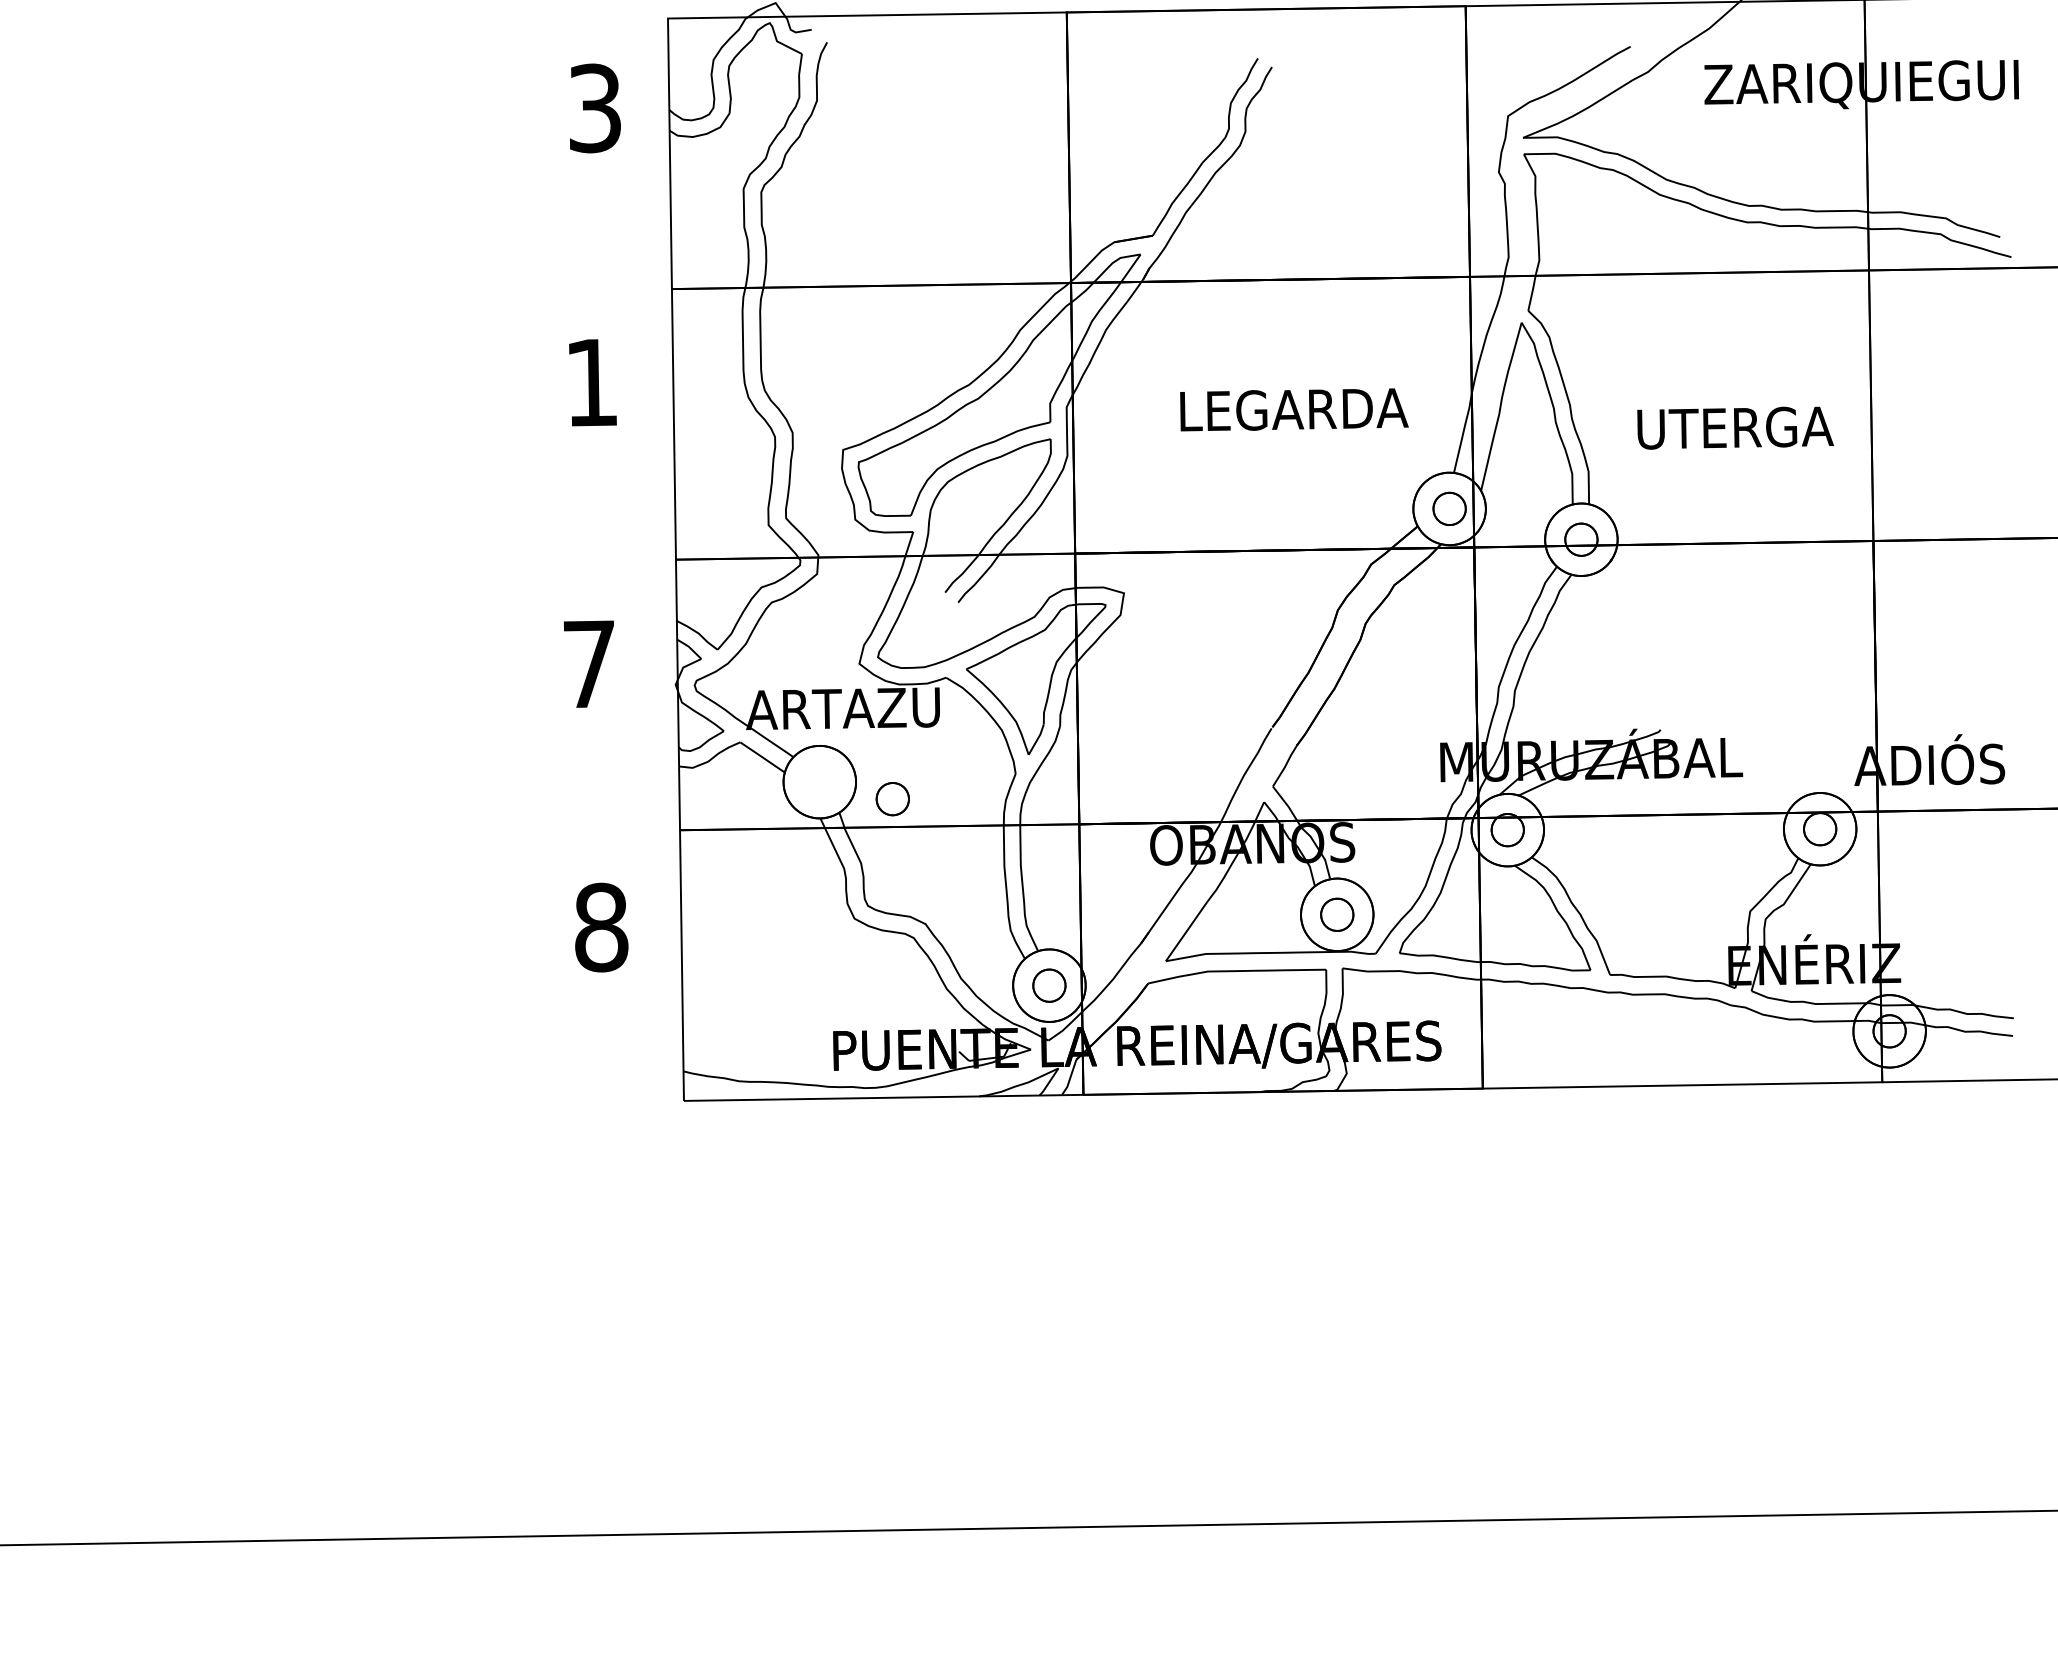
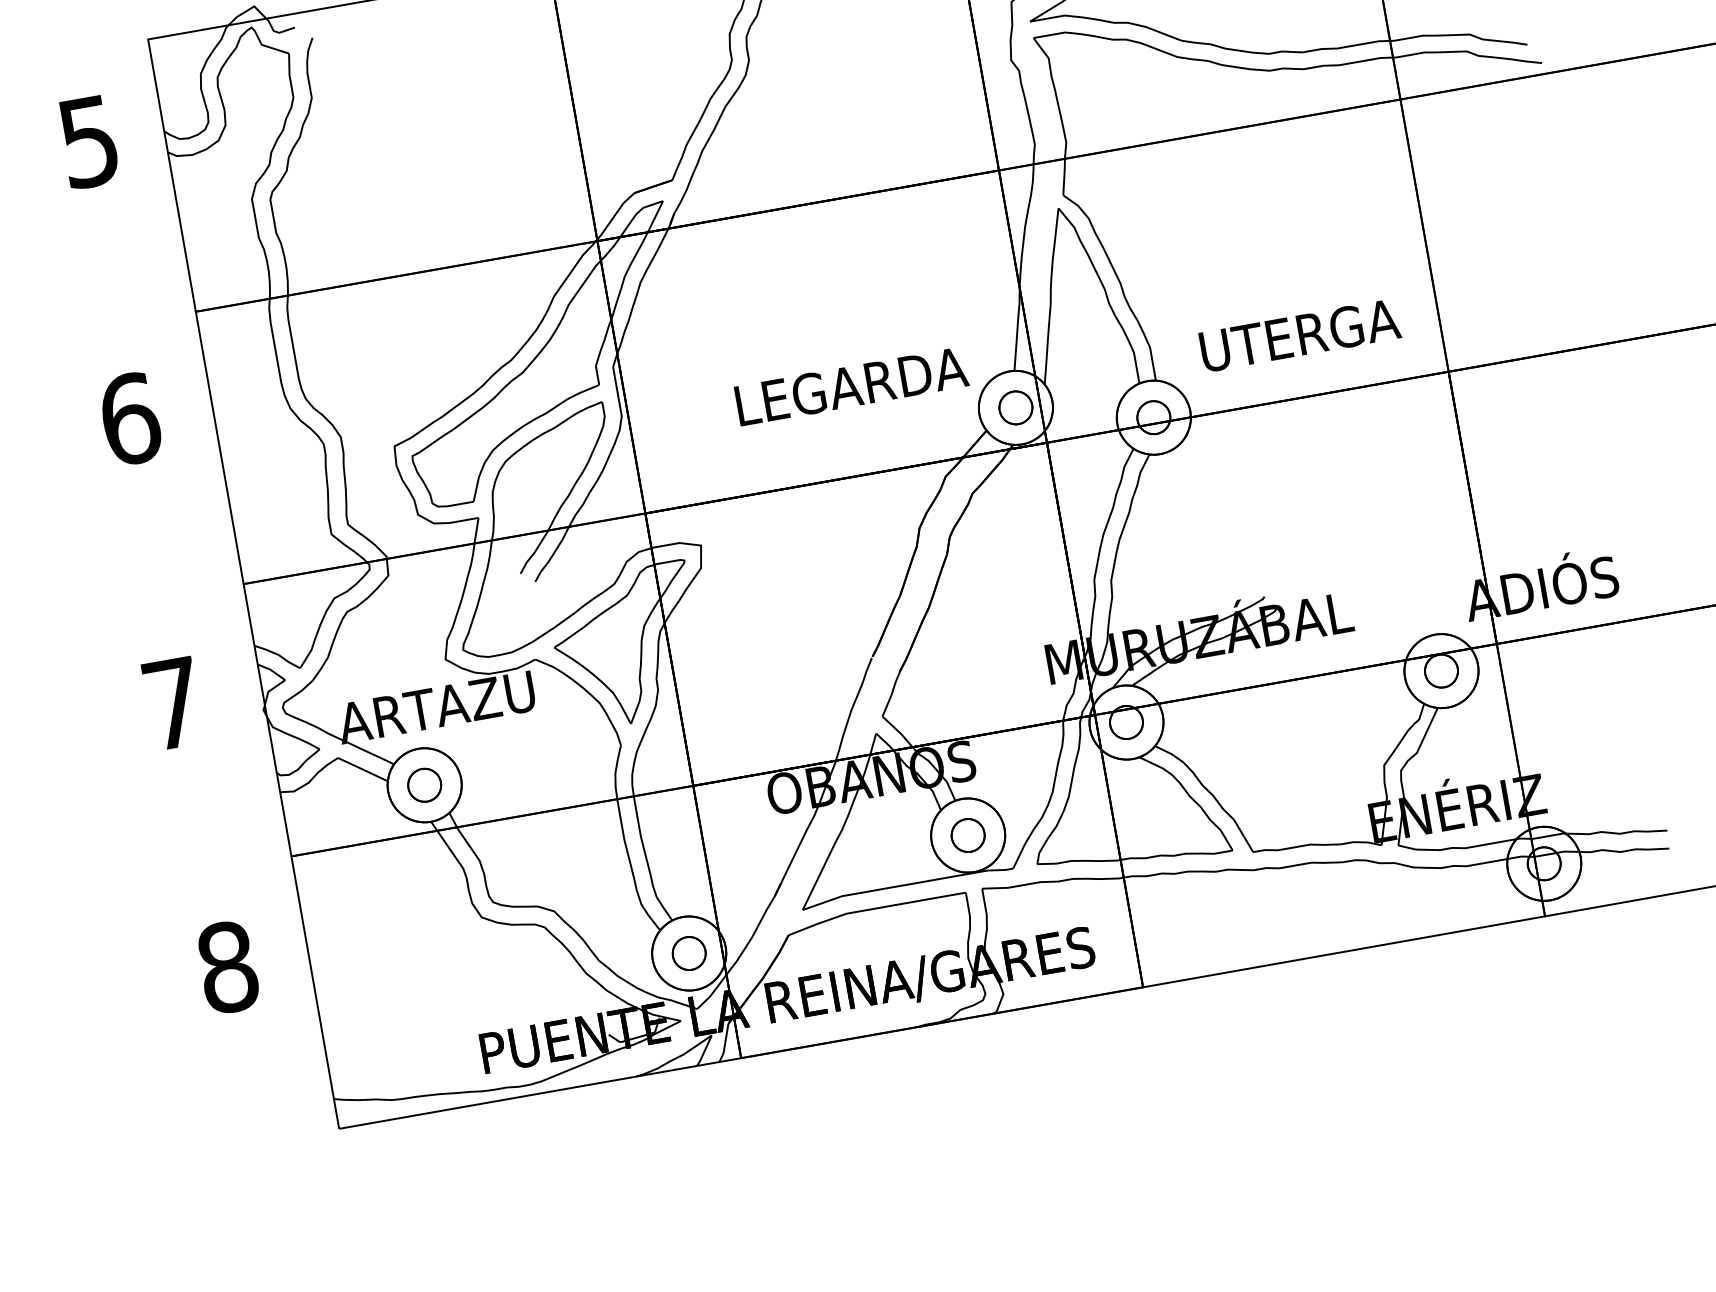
text: (595, 108) -> (89, 141), 3 -> 5
text: (592, 382) -> (130, 418), 1 -> 6
text: (1294, 409) -> (851, 386), moved
text: (1735, 427) -> (1300, 335), moved
part: (892, 799) -> (424, 785), moved

